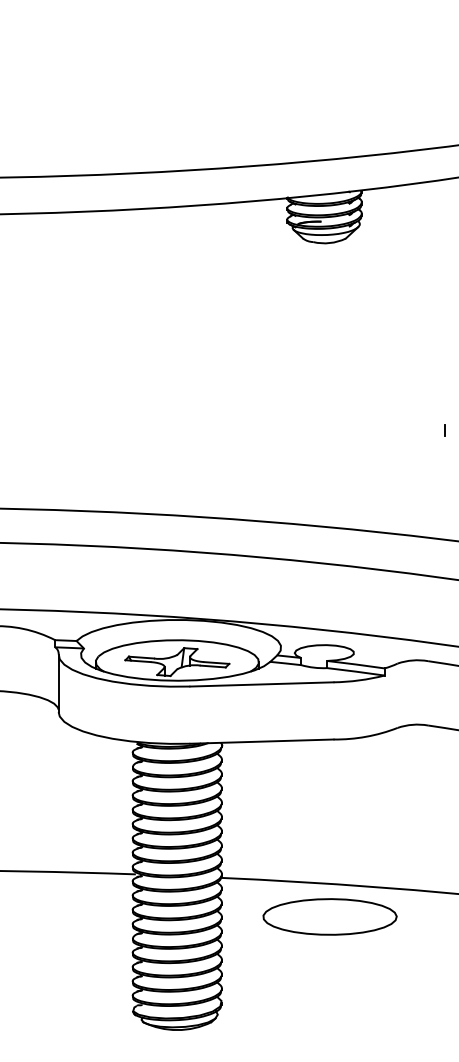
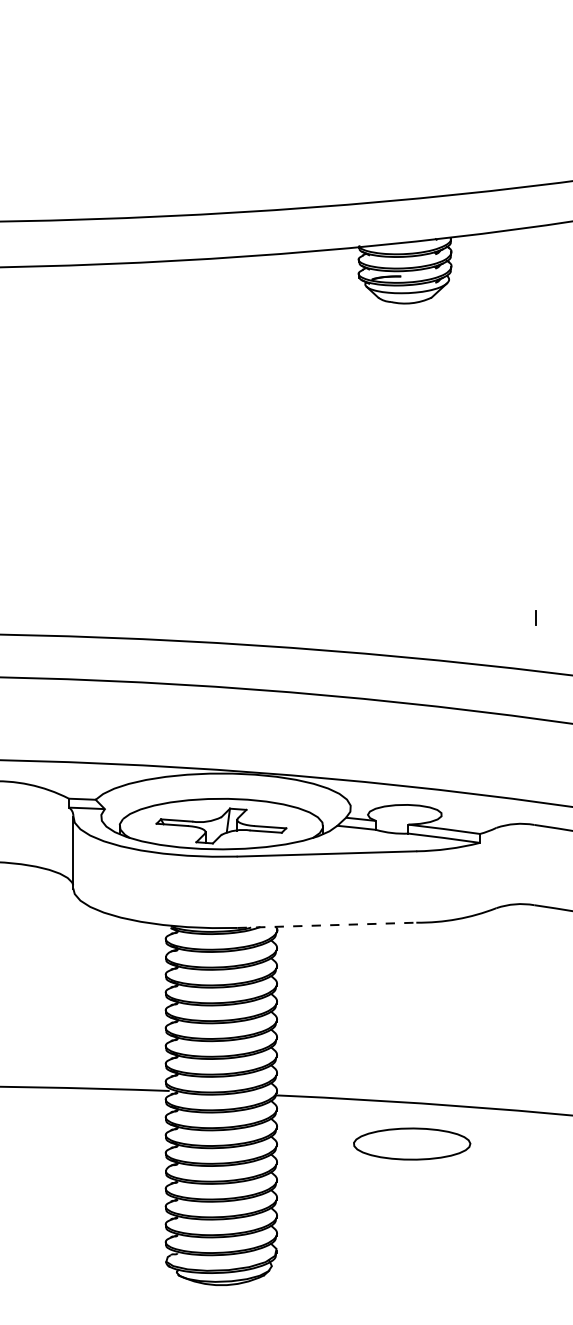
line: (445, 430) -> (535, 617), moved
line: (262, 741) -> (327, 925), solid -> dashed
part: (330, 916) -> (412, 1143), size x0.7

